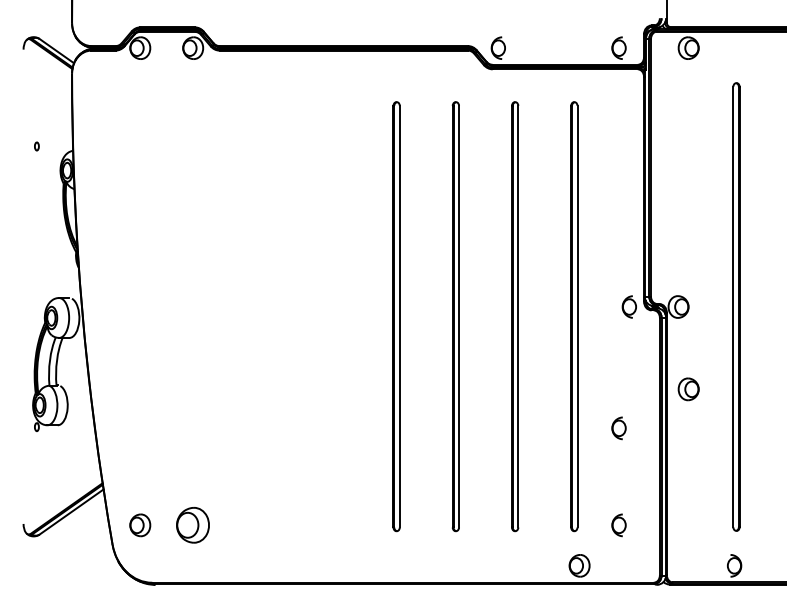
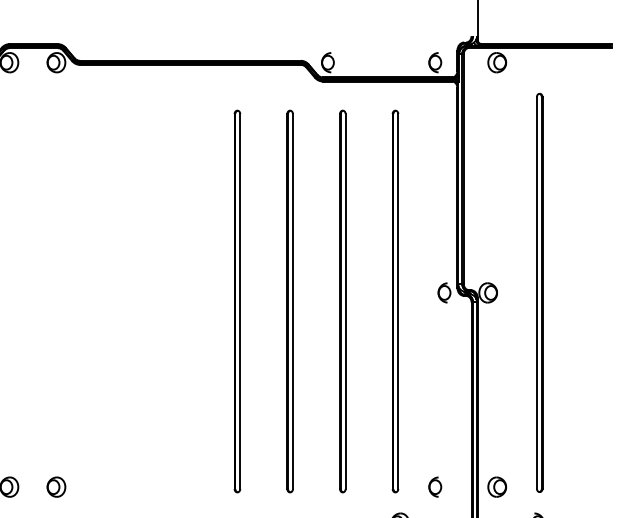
part: (688, 389) -> (497, 487), moved
part: (618, 428) -> (434, 400), removed
part: (193, 525) -> (56, 487), size x0.62

